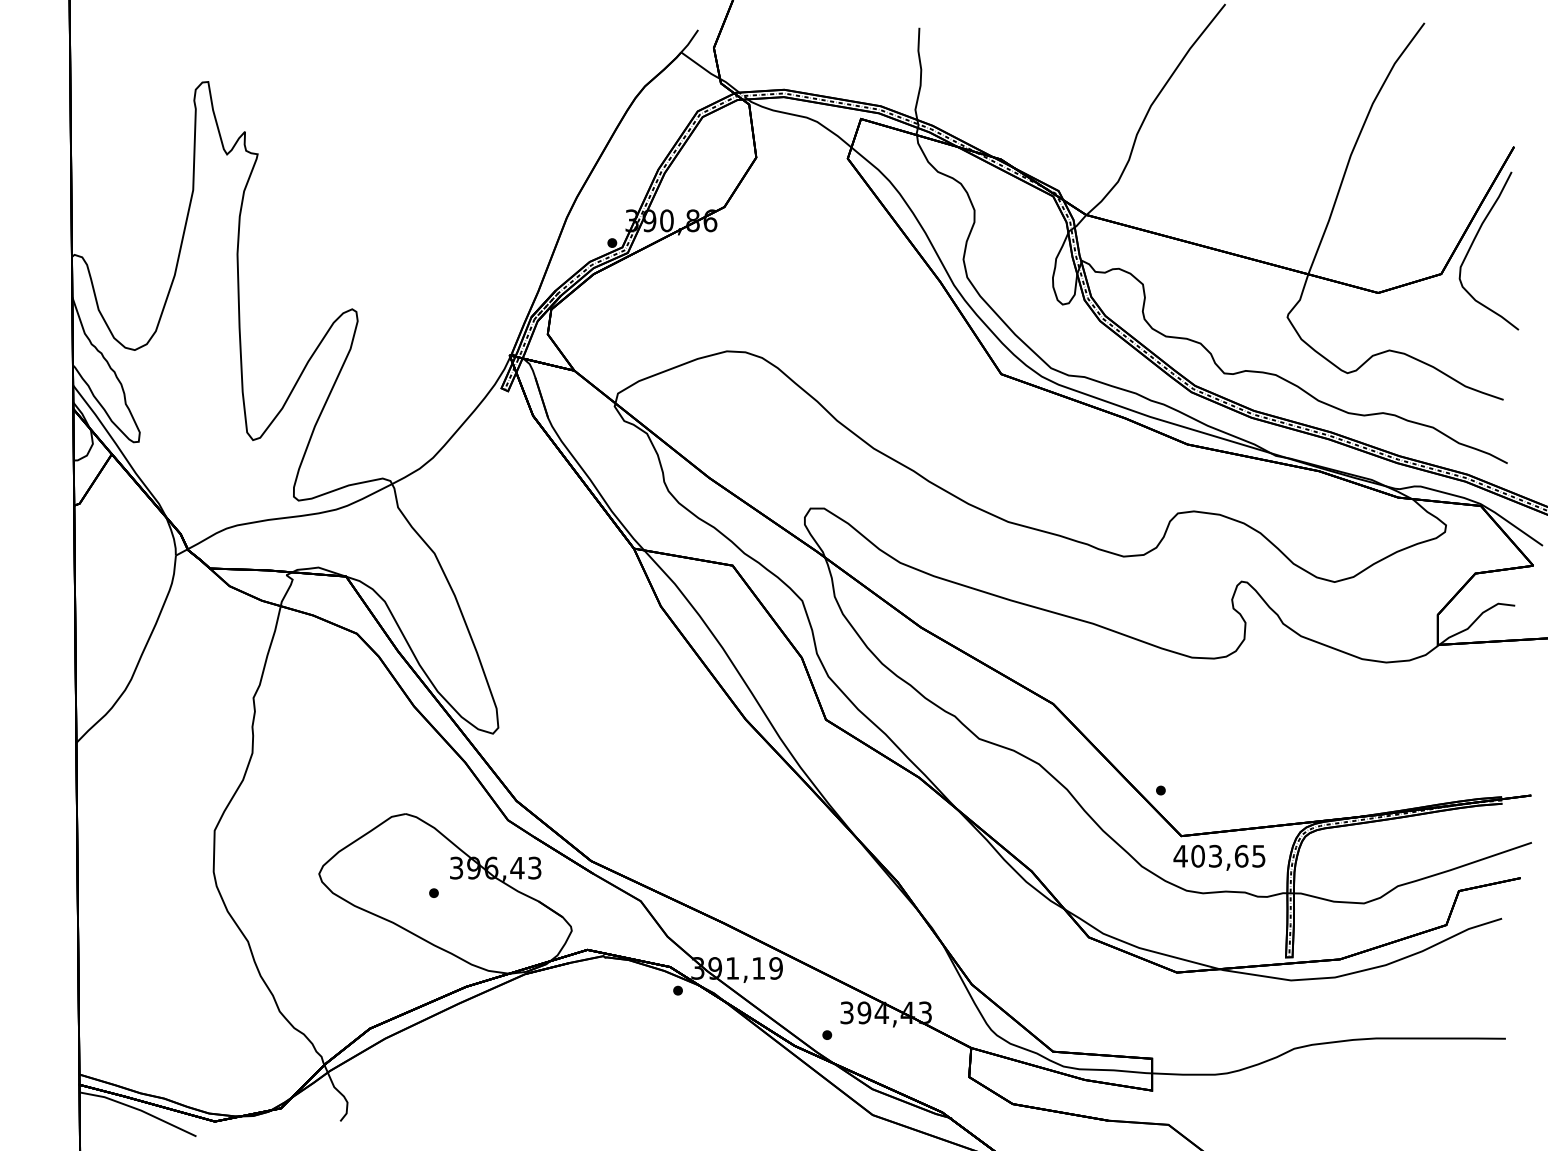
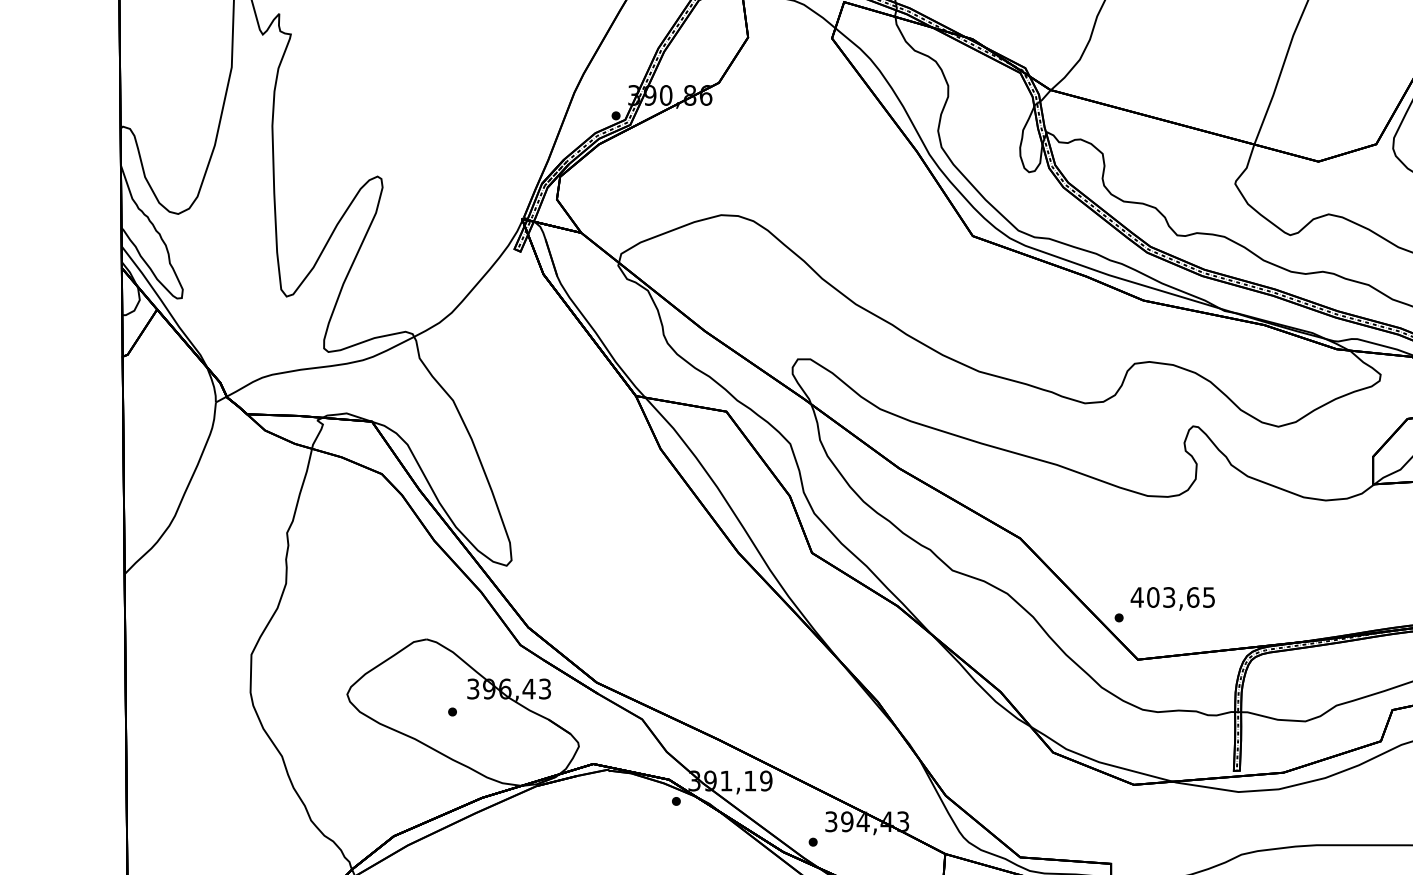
text: (1219, 857) -> (1172, 598), moved

